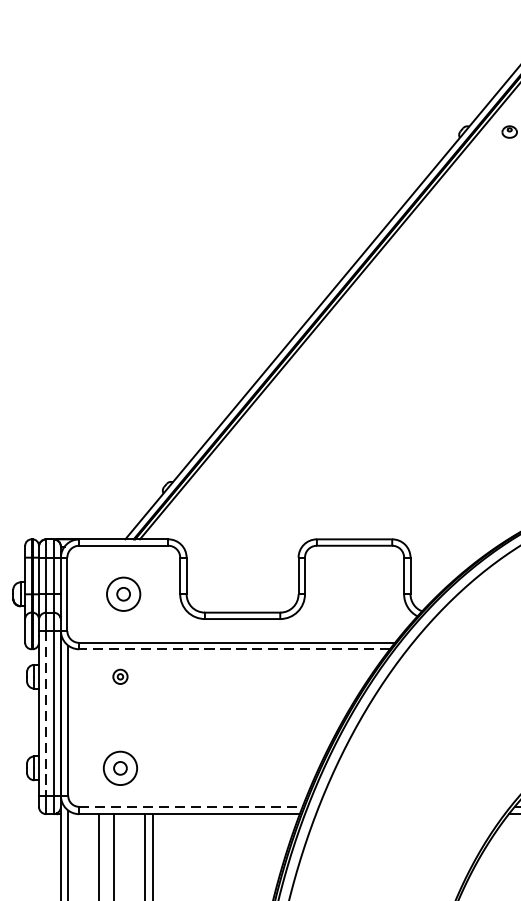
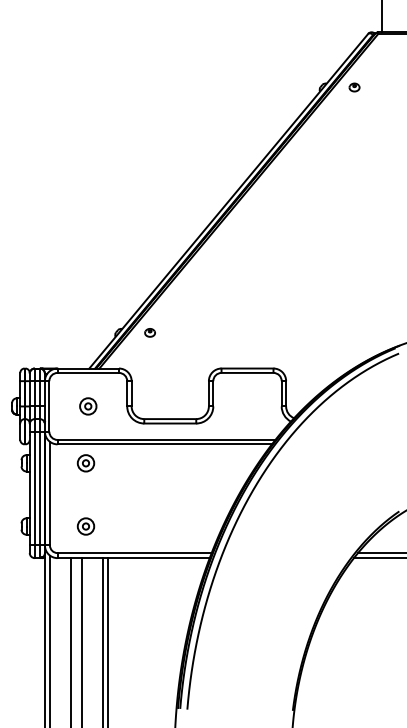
part: (212, 487) -> (149, 332), added
part: (124, 594) -> (88, 406), size x0.71
line: (234, 649) -> (164, 444), dashed -> solid
part: (119, 676) -> (85, 463), size x1.67
line: (45, 713) -> (34, 488), dashed -> solid
part: (119, 768) -> (85, 526), size x0.71
line: (192, 807) -> (135, 553), dashed -> solid

